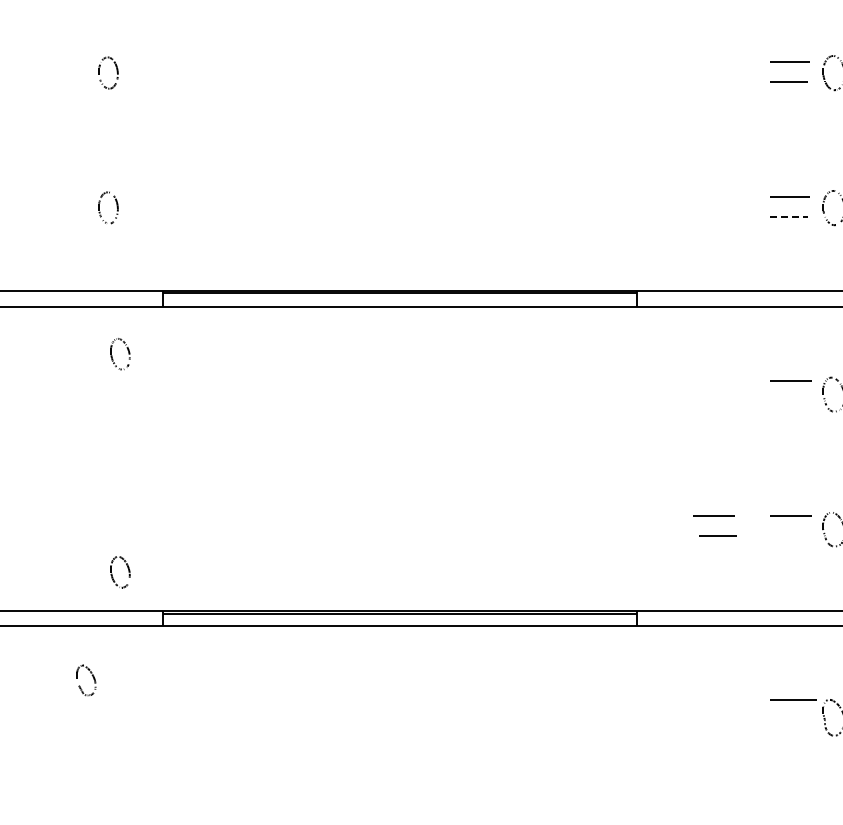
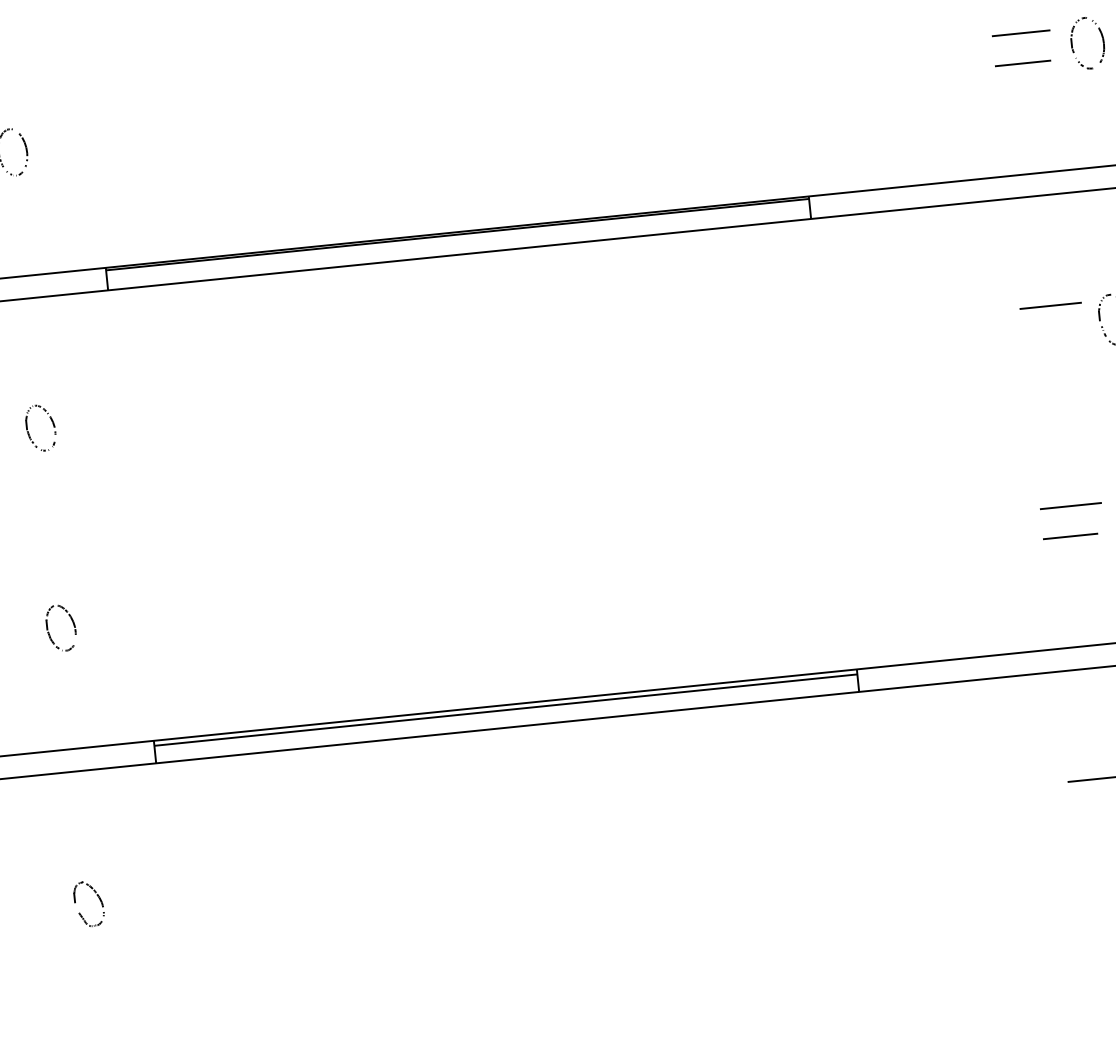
line: (789, 217) -> (1023, 63), dashed -> solid
part: (128, 354) -> (52, 427), moved
line: (713, 515) -> (955, 516), removed
line: (717, 535) -> (1069, 535), moved
part: (128, 572) -> (73, 627), moved
part: (92, 677) -> (97, 898), moved

